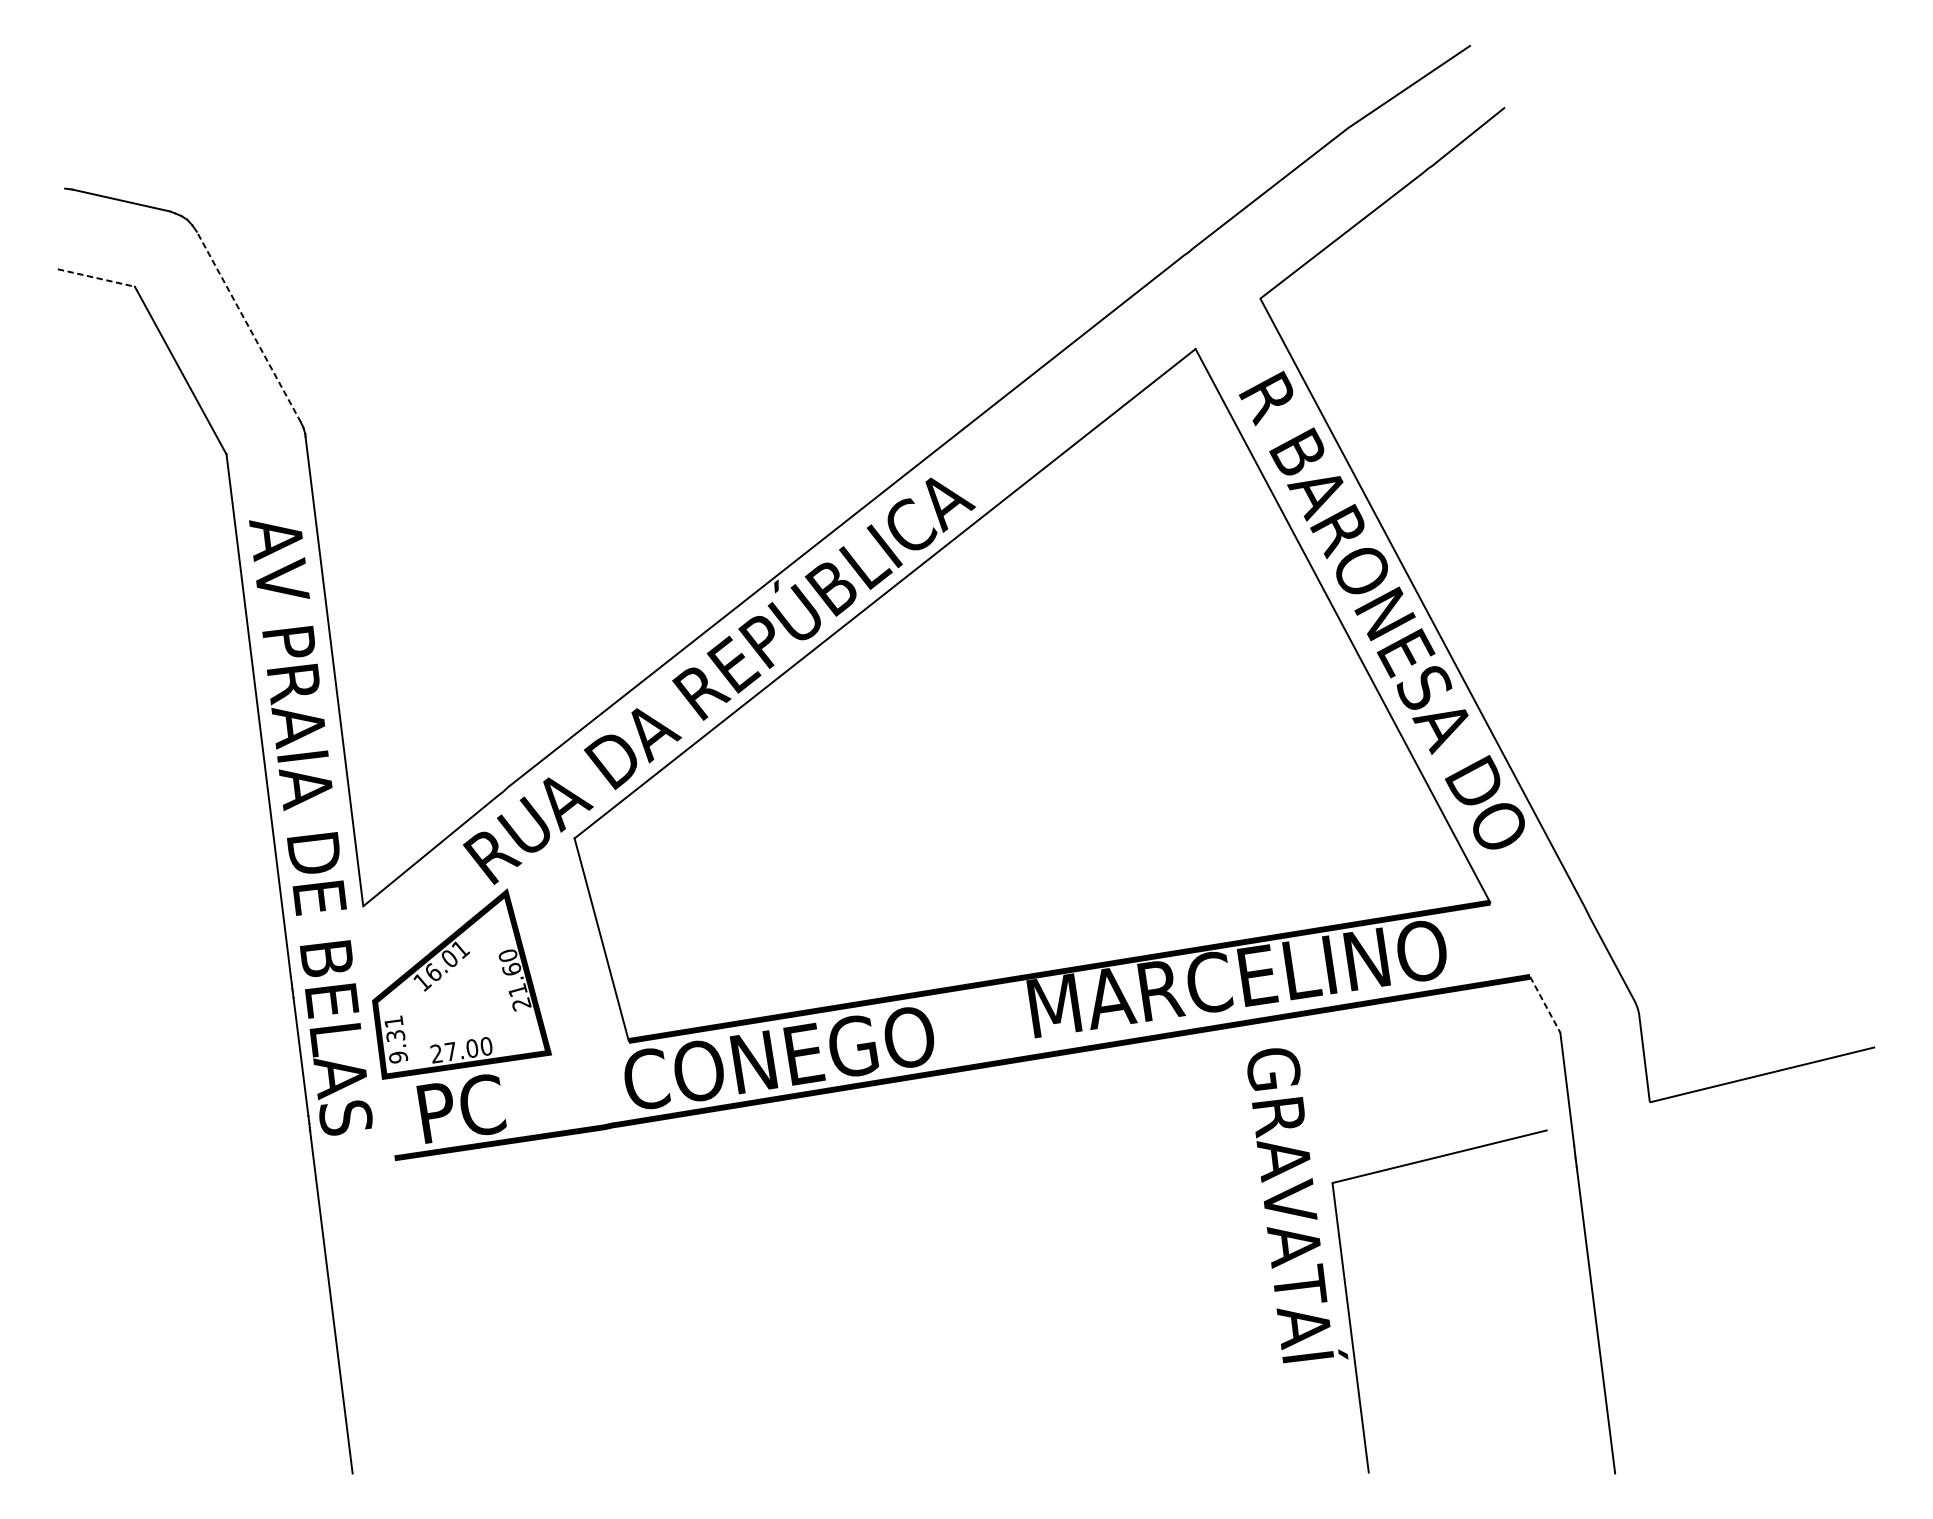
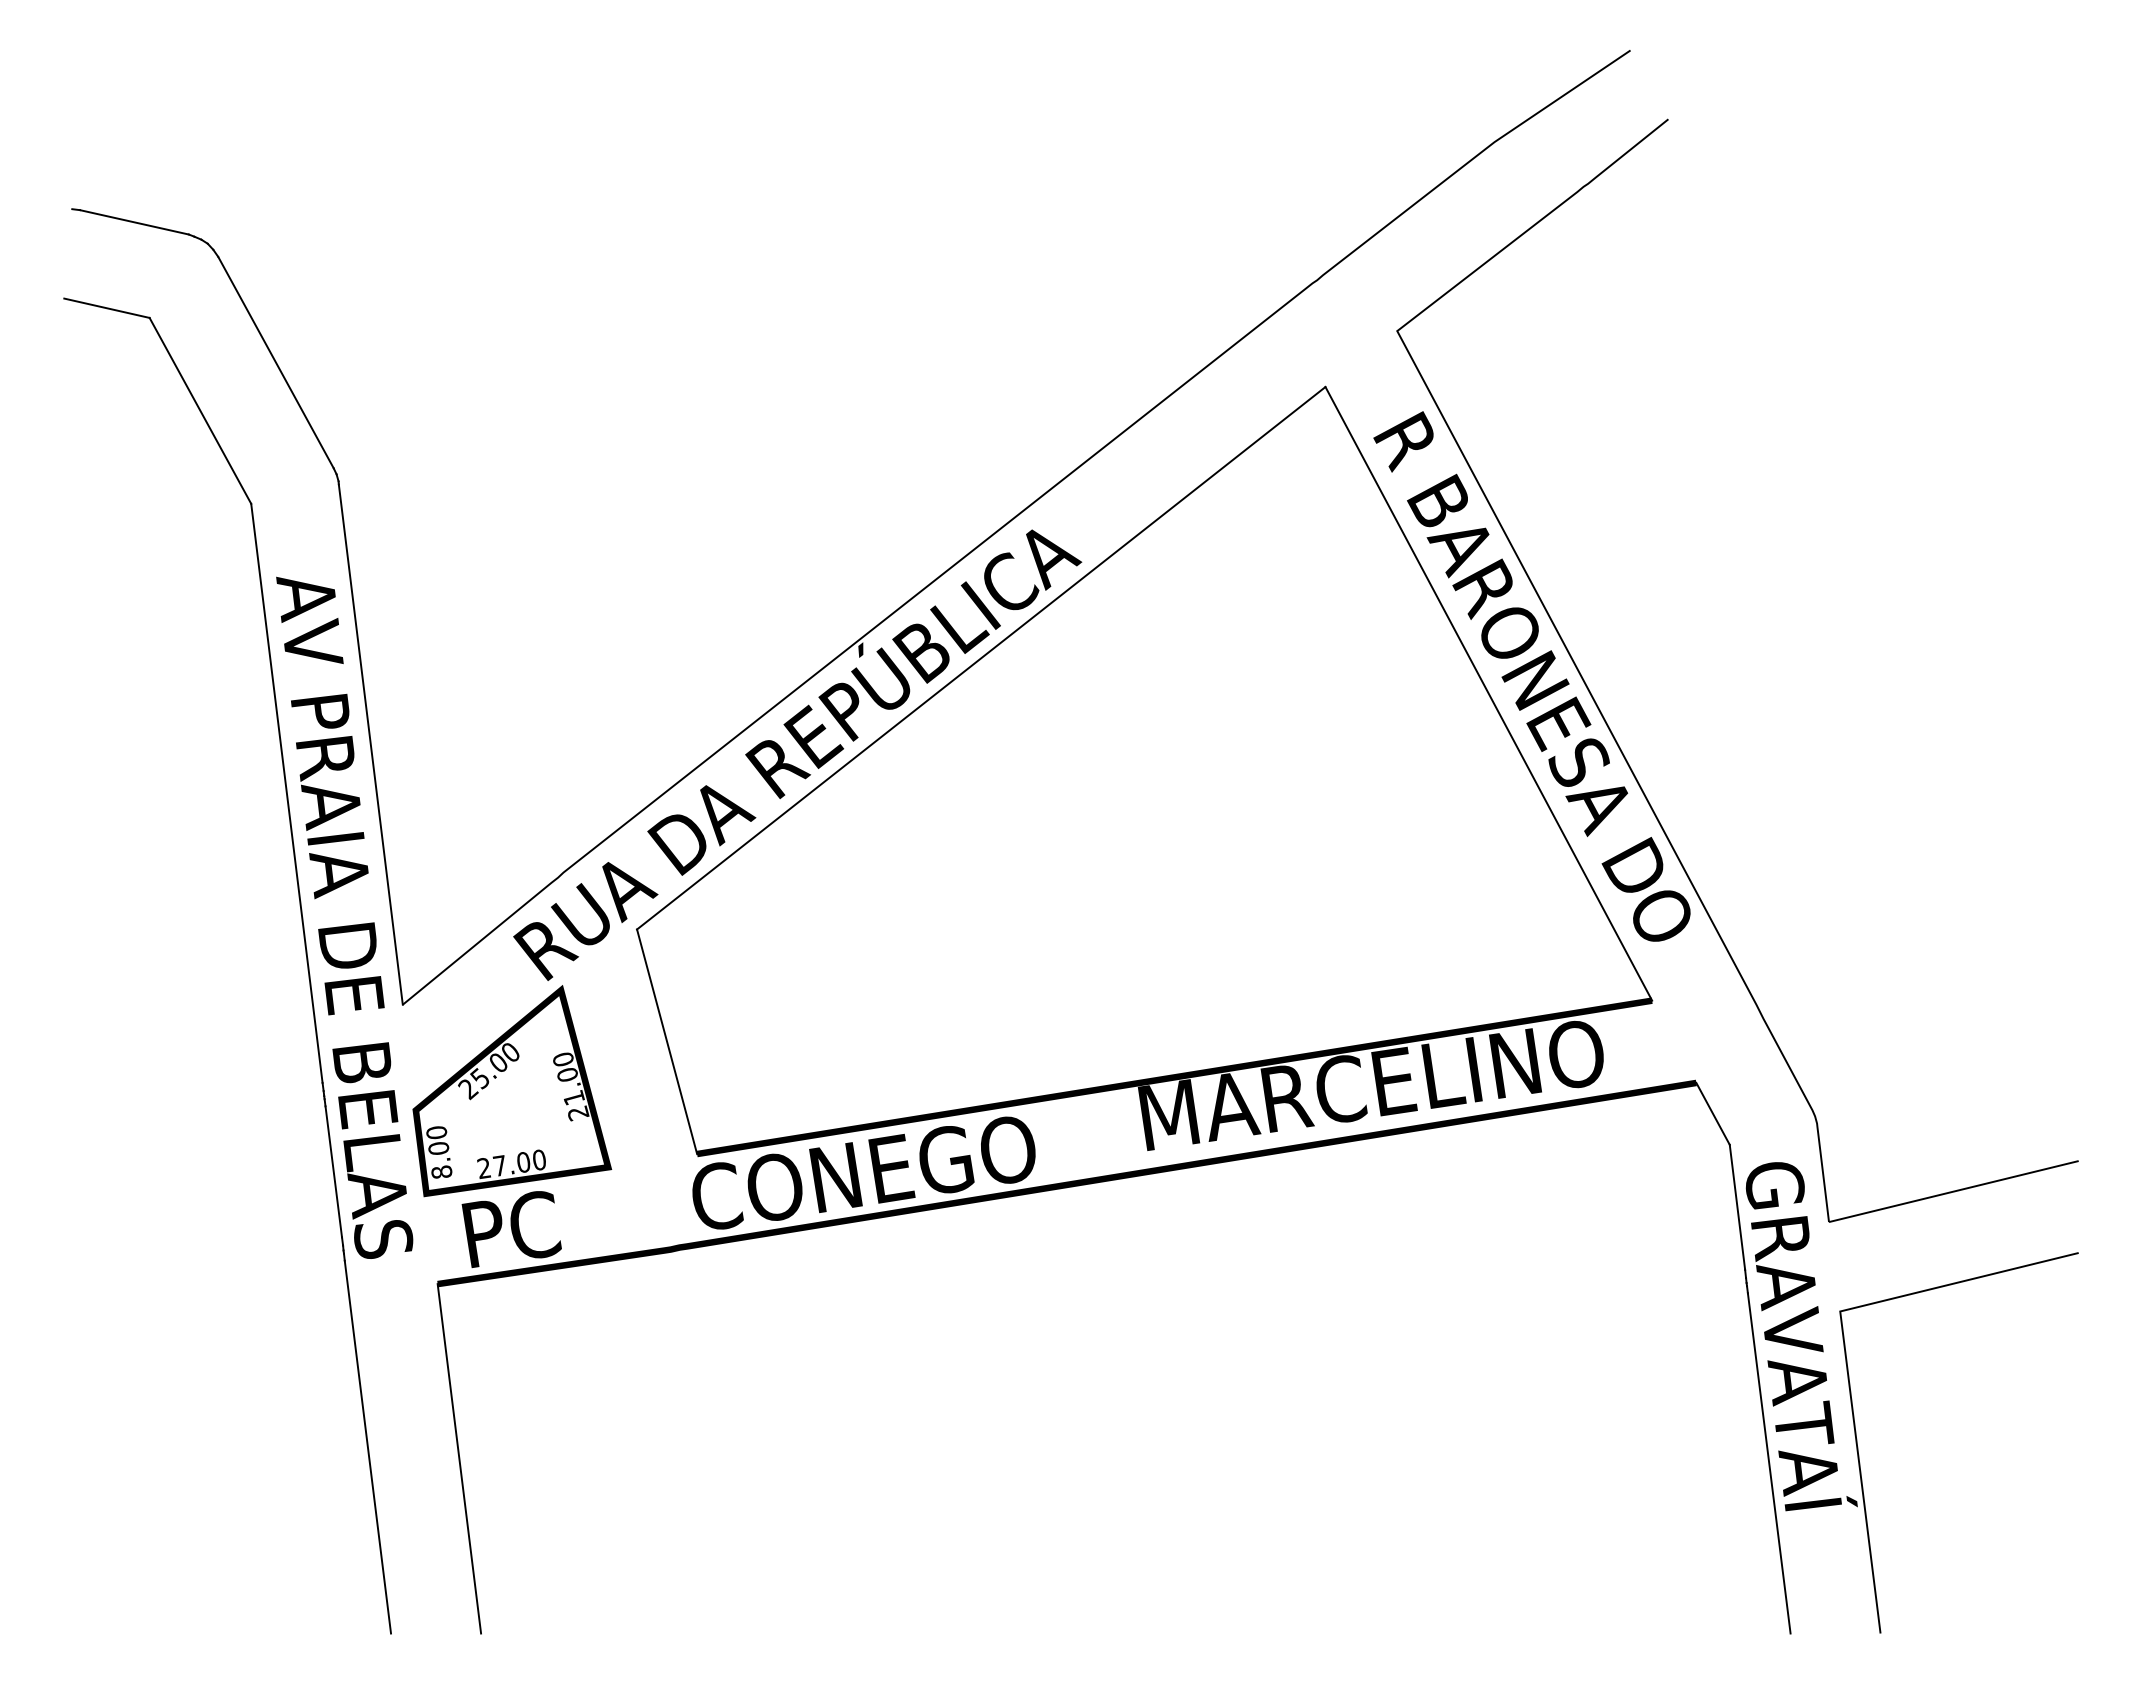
line: (95, 278) -> (106, 308), dashed -> solid
line: (248, 326) -> (275, 362), dashed -> solid
text: (441, 966) -> (489, 1071), 16.01 -> 25.00
text: (510, 969) -> (566, 1074), 21.60 -> 21.00
line: (1545, 1005) -> (1713, 1114), dashed -> solid
text: (396, 1039) -> (439, 1152), 9.31 -> 8.00
part: (1344, 1269) -> (1853, 1407), moved
line: (414, 1315) -> (459, 1458), added

